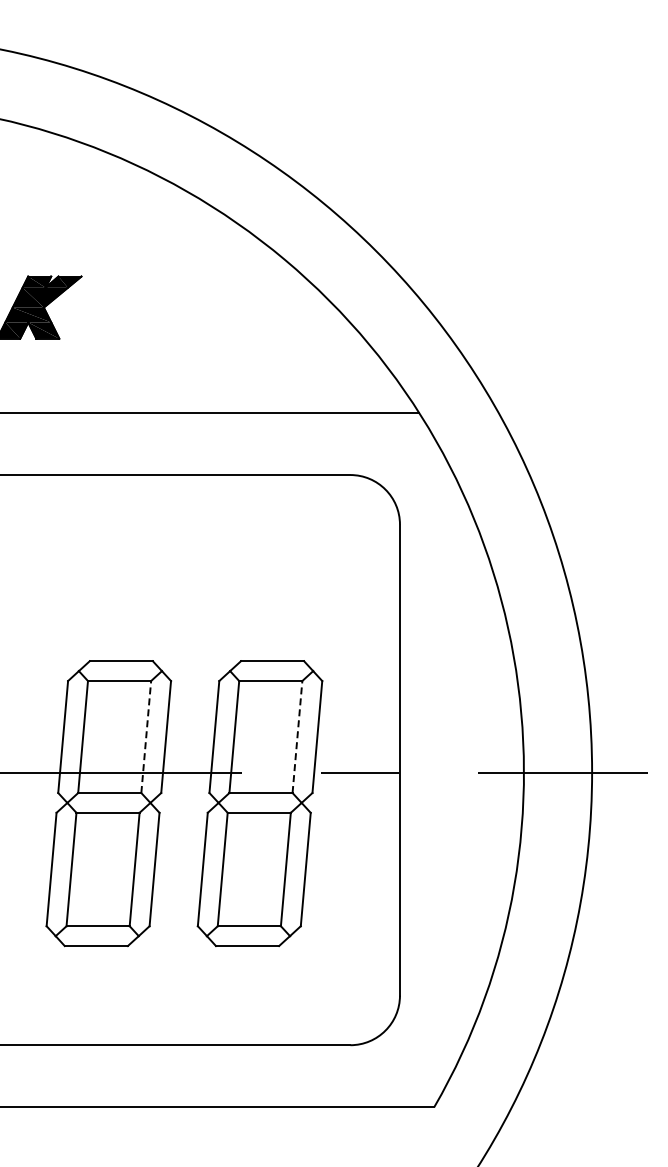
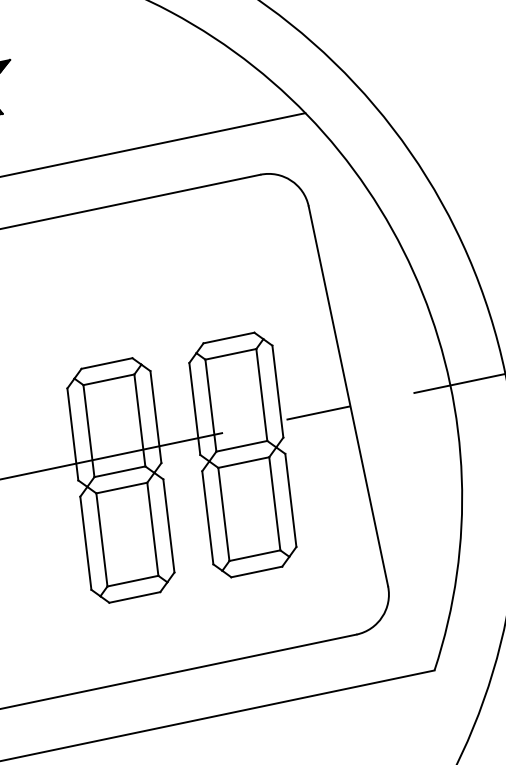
line: (146, 736) -> (139, 419), dashed -> solid
line: (297, 736) -> (261, 394), dashed -> solid

